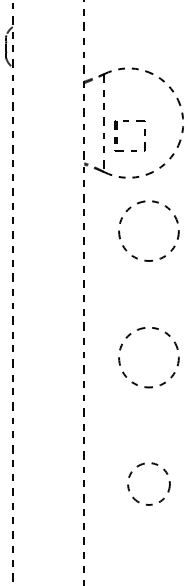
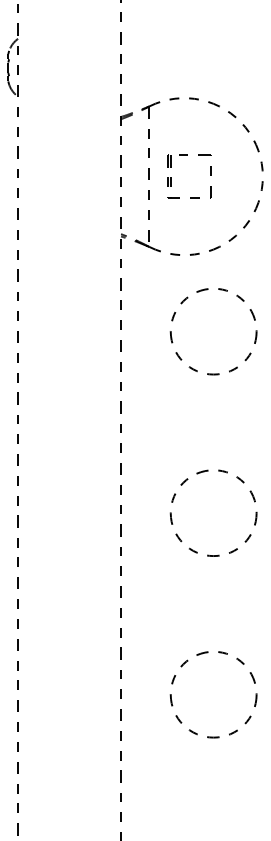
part: (117, 137) -> (171, 178), moved
circle: (148, 483) -> (213, 693), size x1.43

